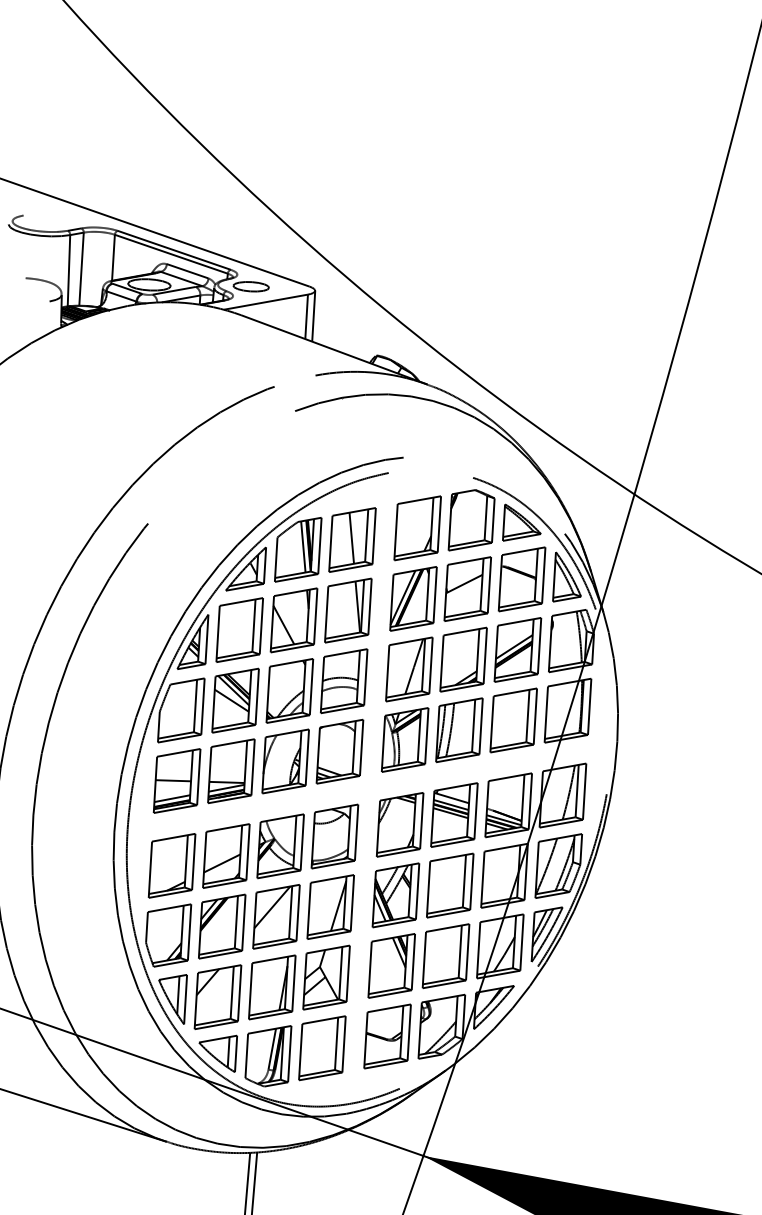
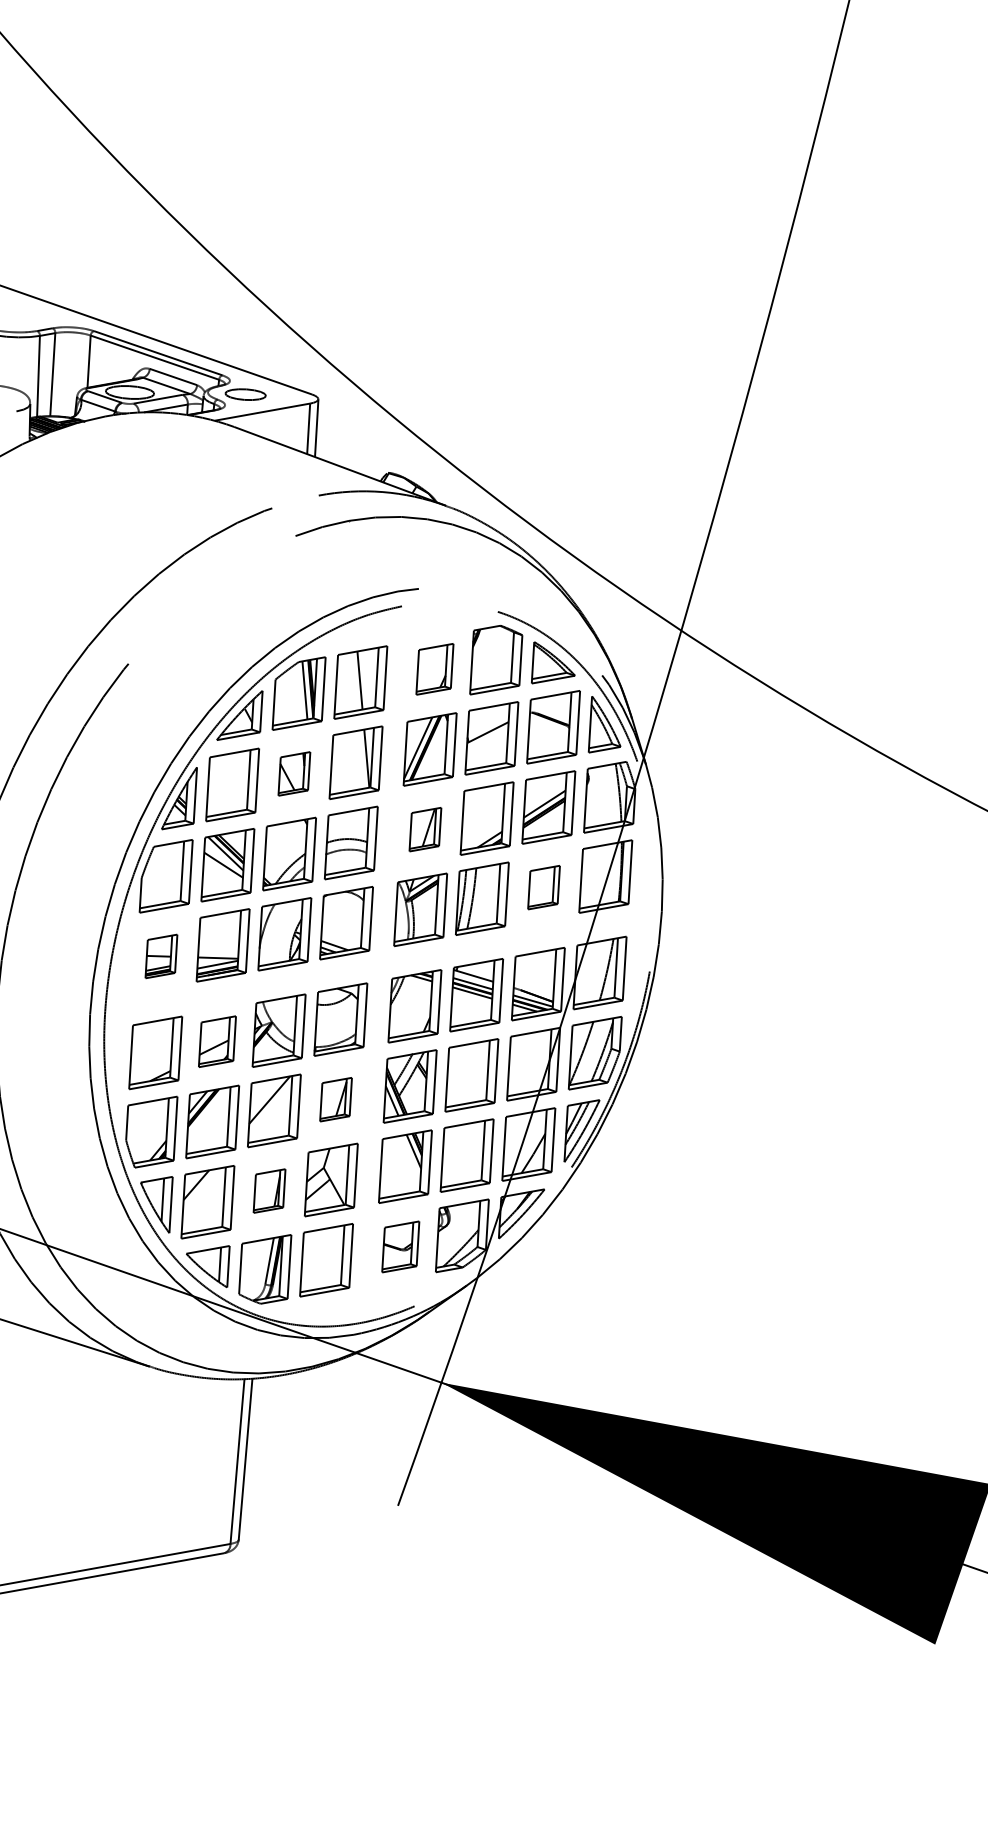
part: (417, 528) -> (434, 669), size x0.7
part: (294, 620) -> (294, 773), size x0.6
part: (409, 669) -> (425, 829), size x0.6
part: (513, 720) -> (543, 887), size x0.6
part: (177, 781) -> (161, 956), size x0.6
part: (226, 855) -> (217, 1041), size x0.7
part: (330, 906) -> (335, 1099), size x0.6
part: (272, 986) -> (269, 1190), size x0.6
part: (387, 1036) -> (400, 1246), size x0.7

